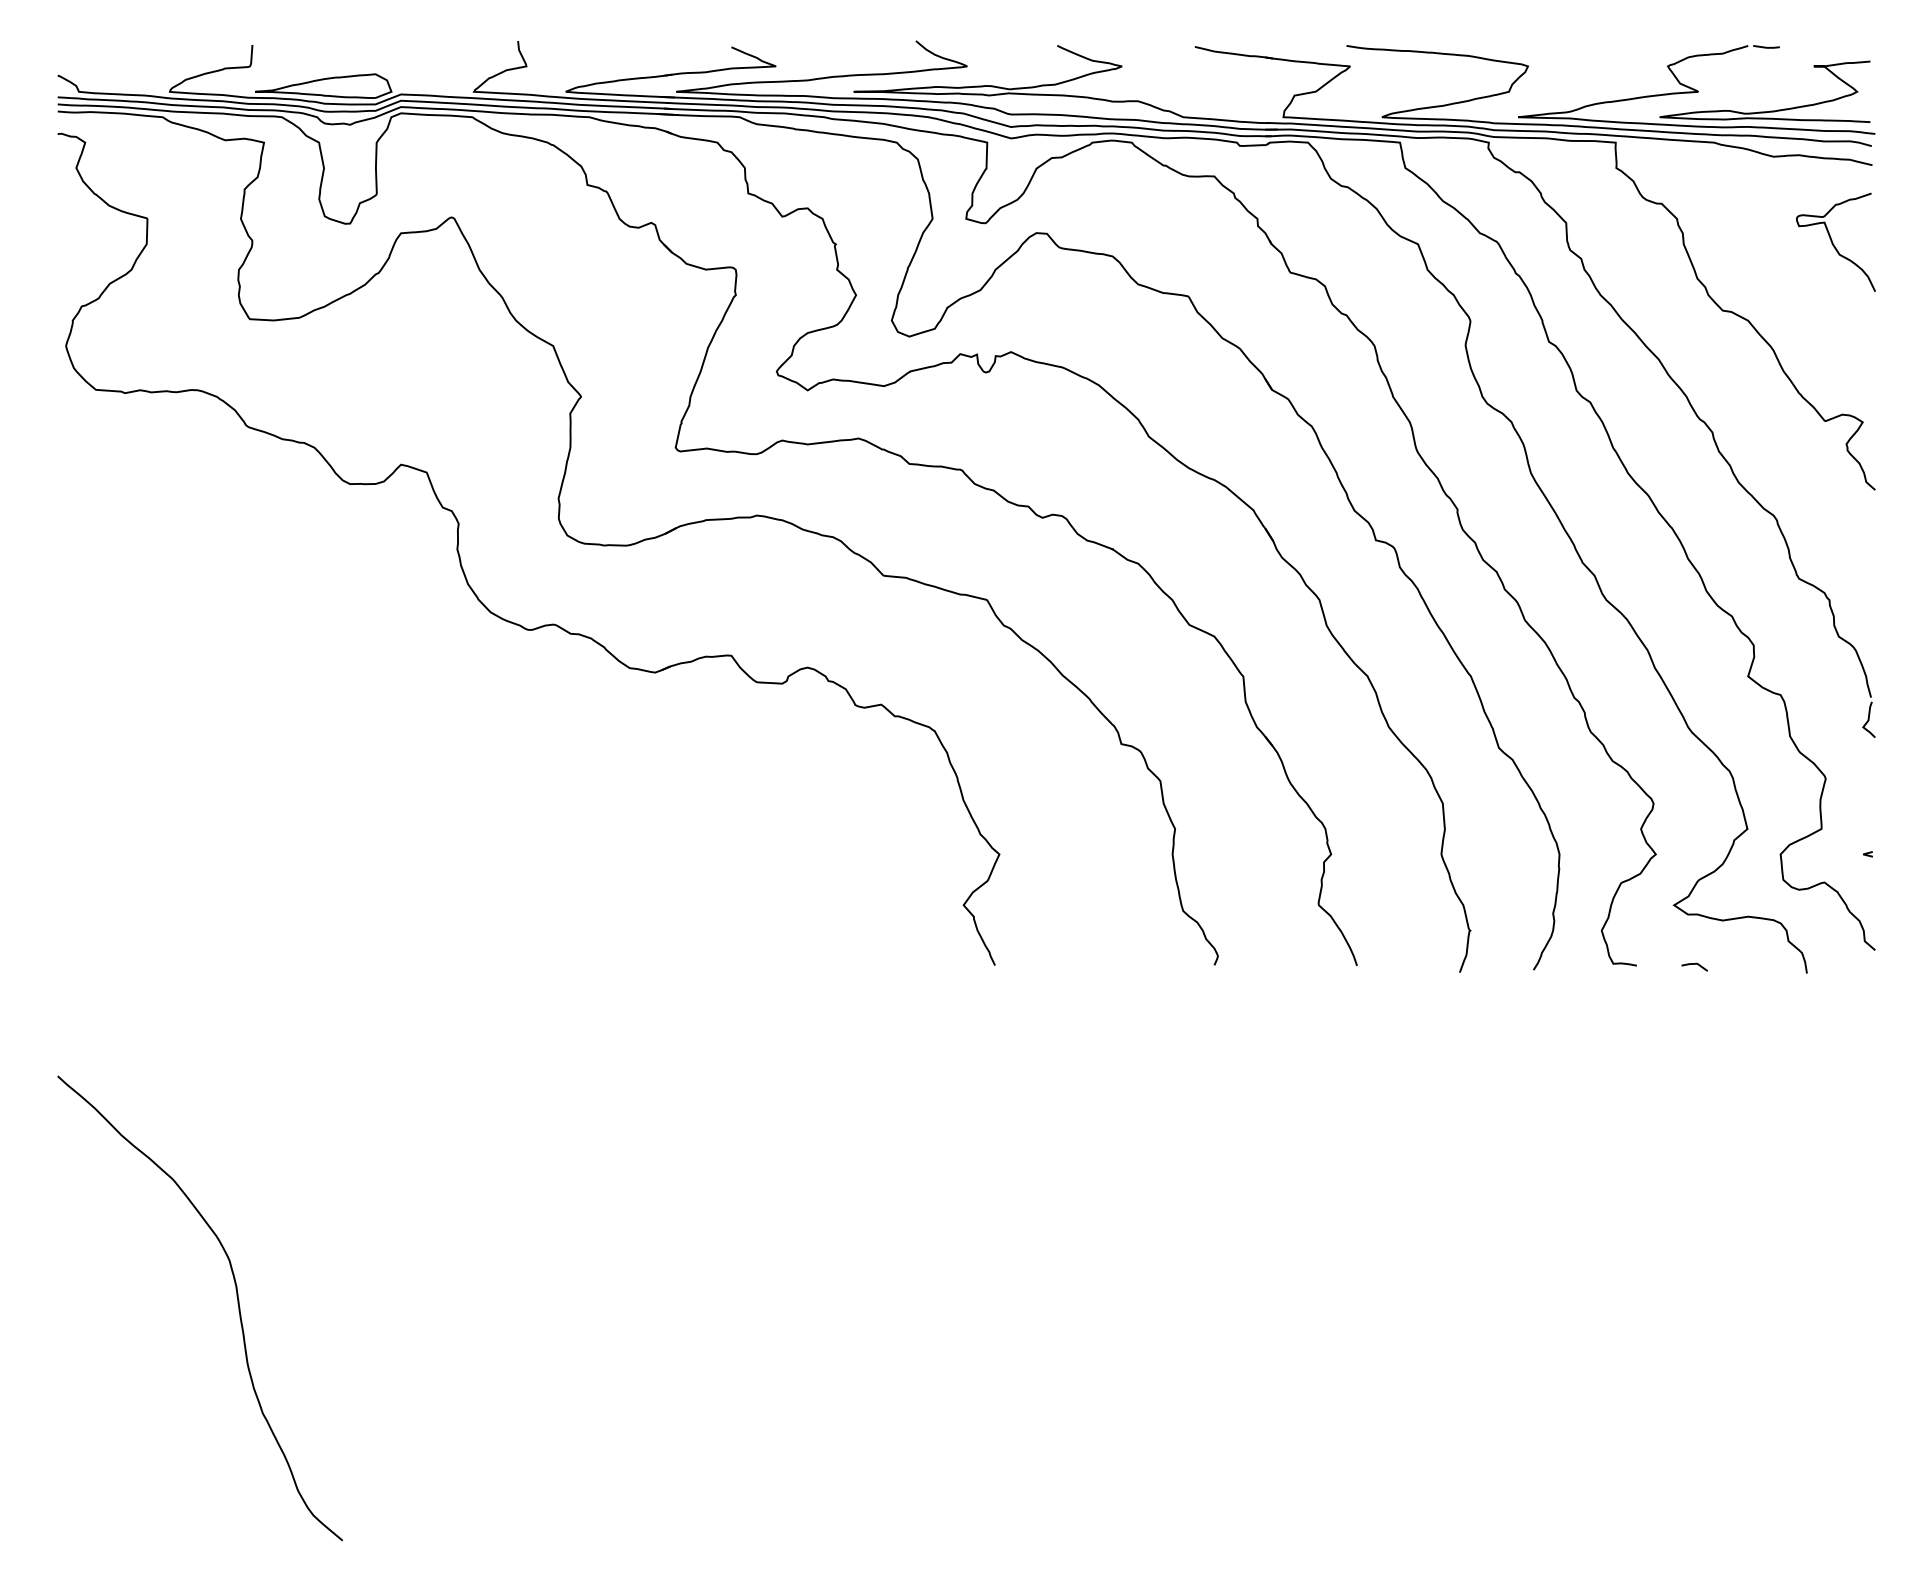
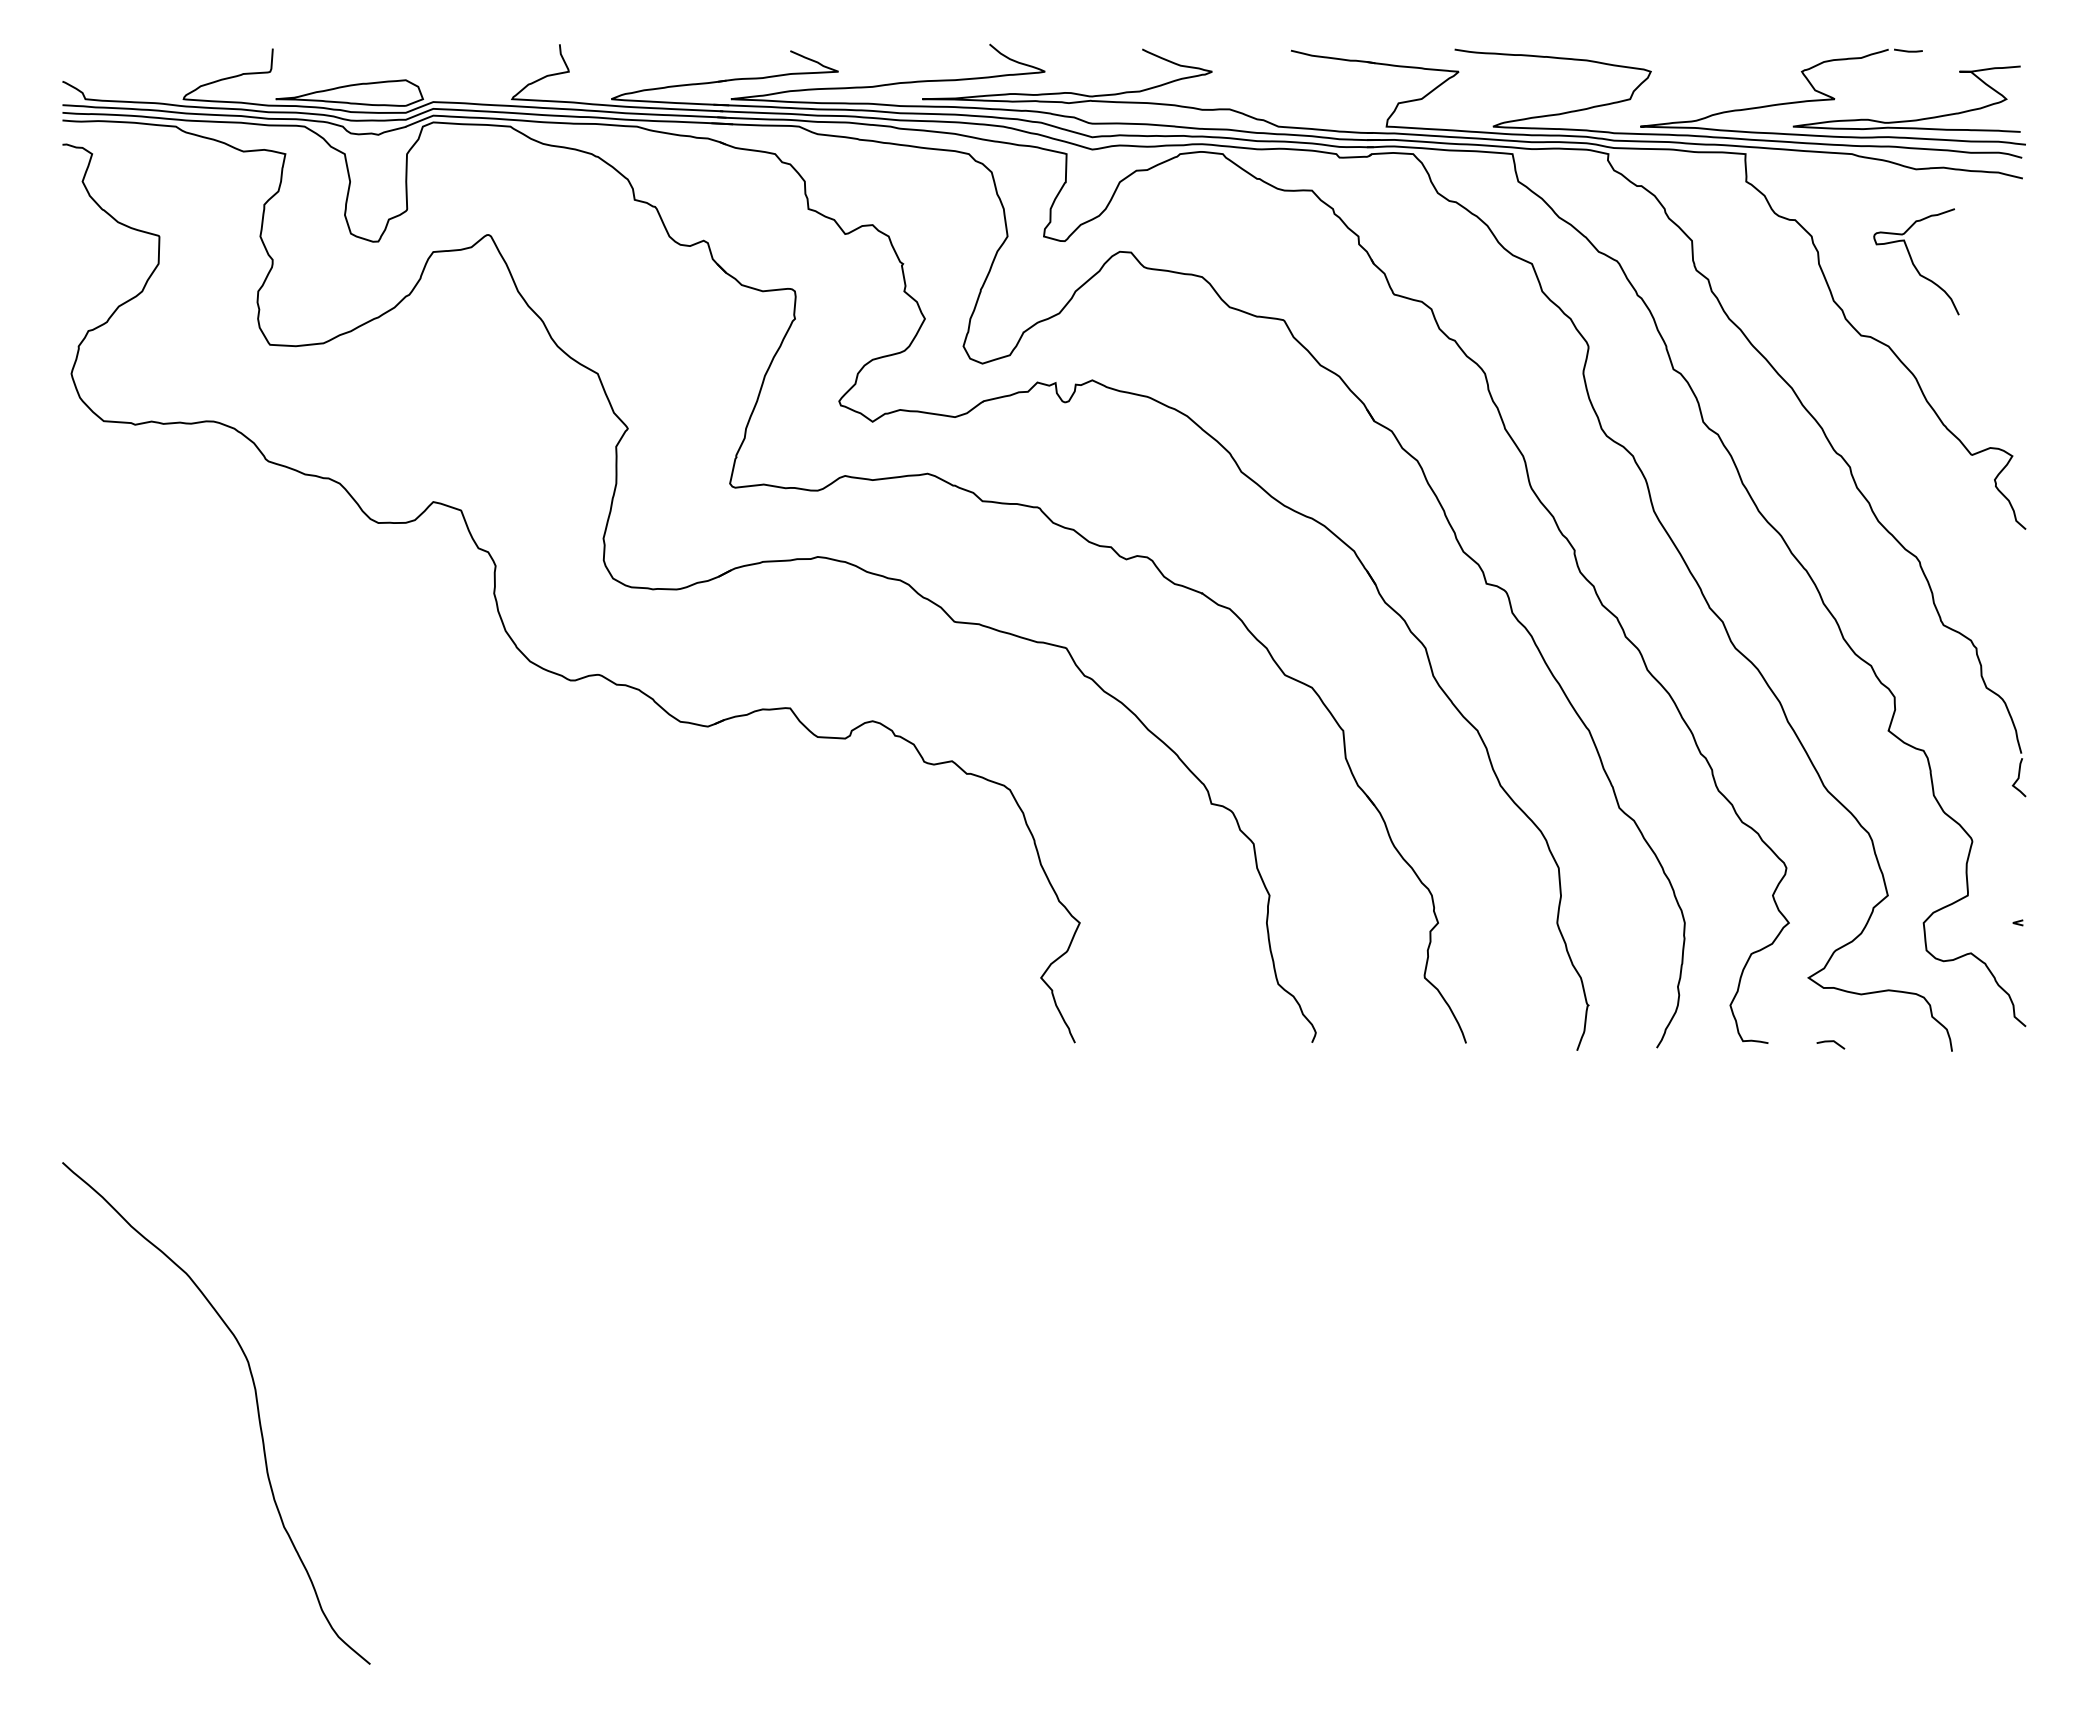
curve: (1833, 242) -> (1913, 261), moved

